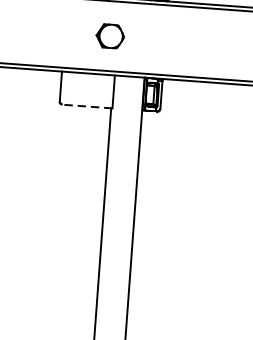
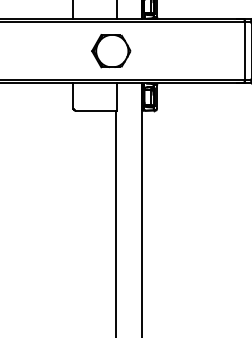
part: (110, 36) -> (111, 51), size x1.67
line: (87, 106) -> (96, 110), dashed -> solid

